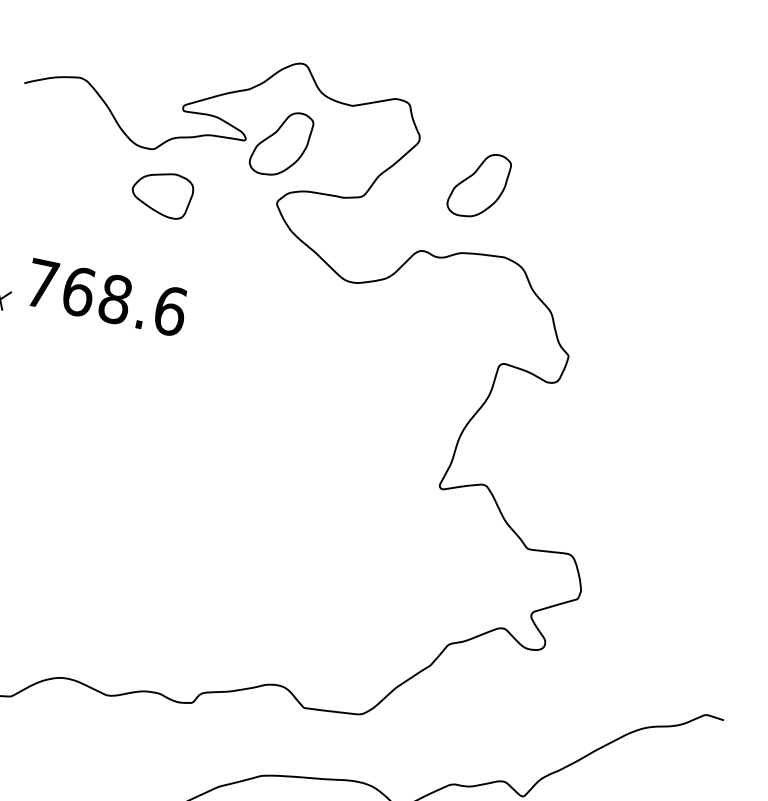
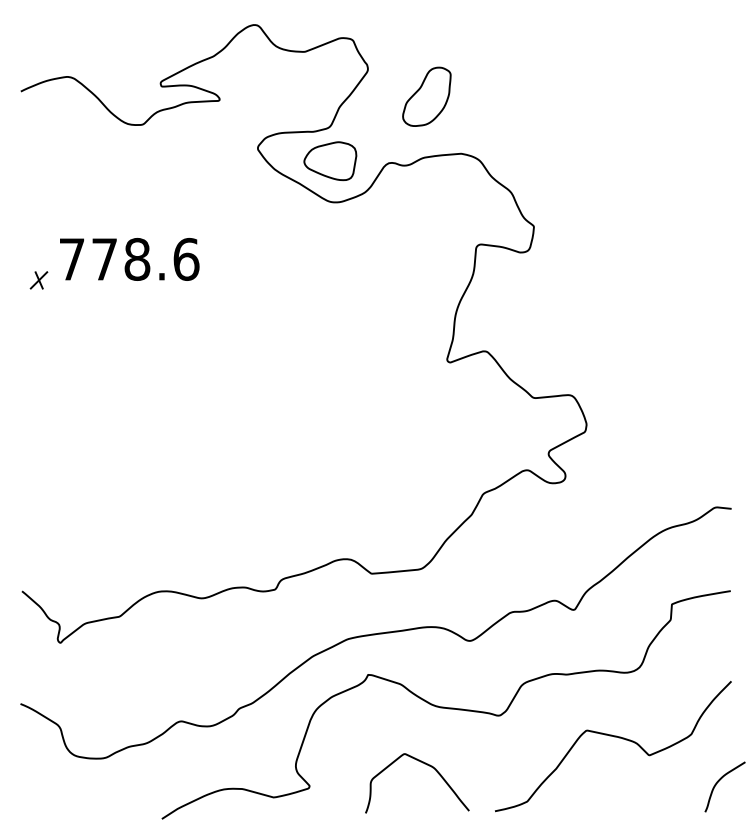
part: (281, 143) -> (250, 96), removed
part: (162, 194) -> (330, 161), moved
text: (78, 290) -> (104, 258), 768.6 -> 778.6

